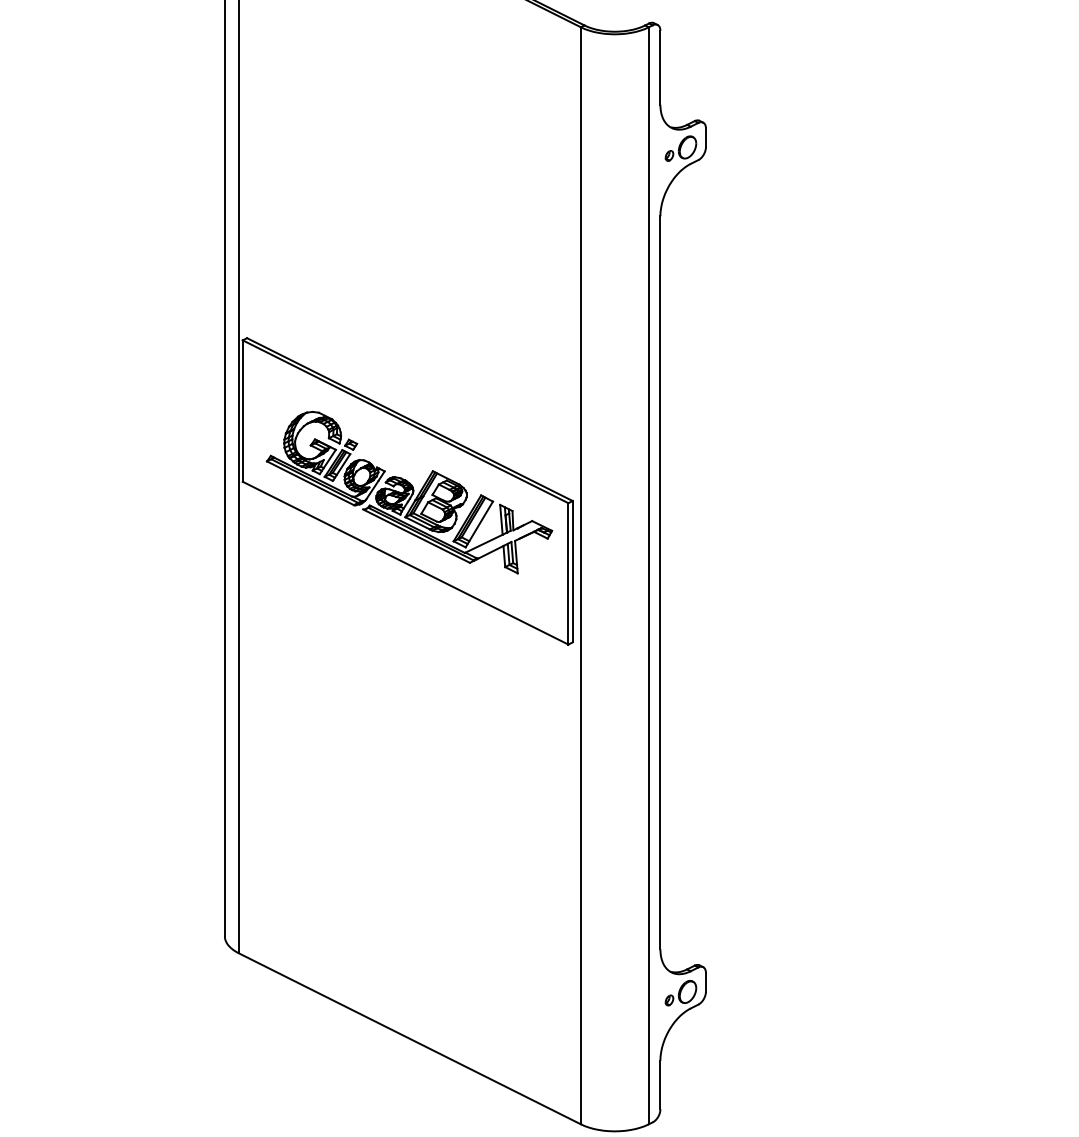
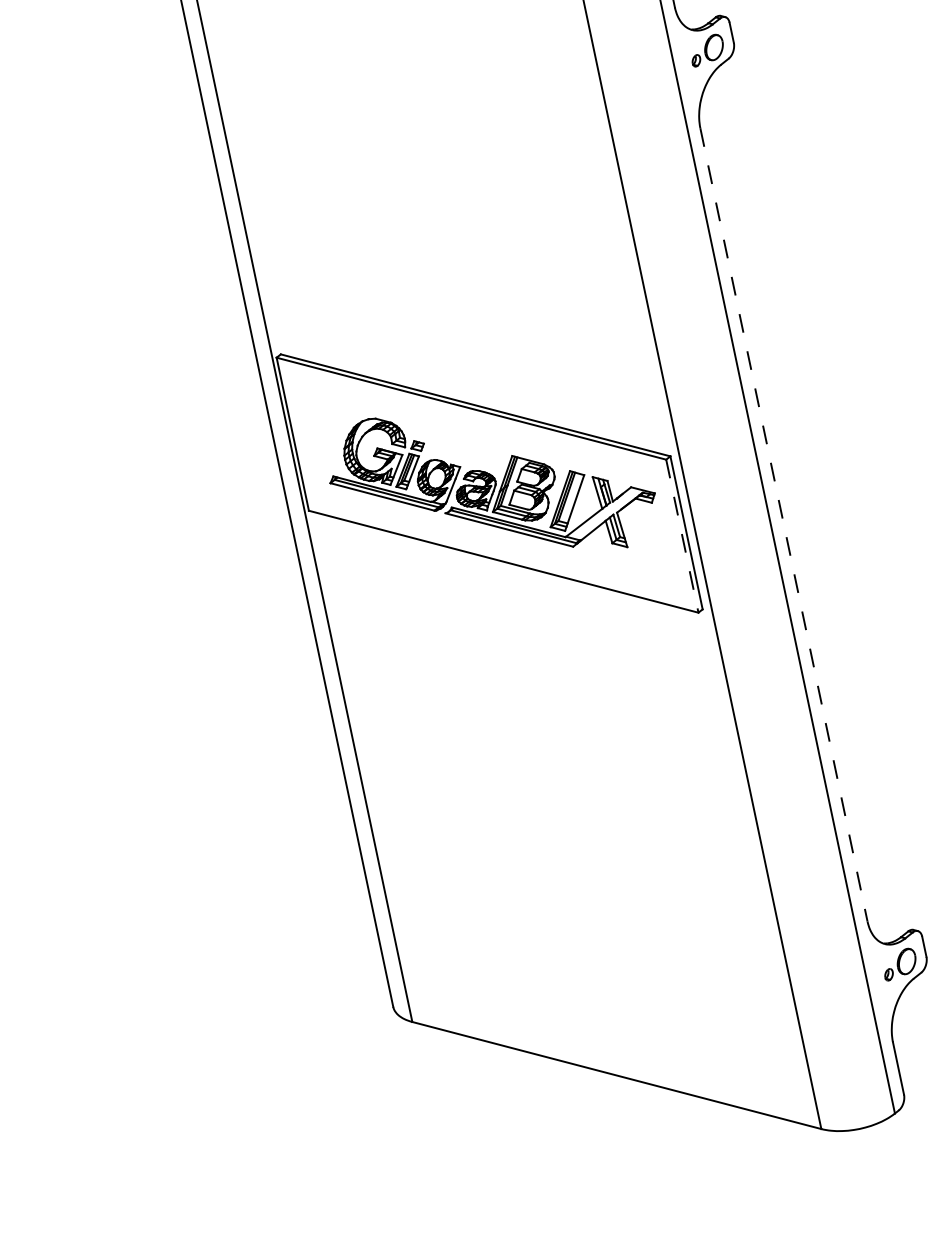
line: (568, 573) -> (682, 535), solid -> dashed
line: (660, 583) -> (784, 525), solid -> dashed

